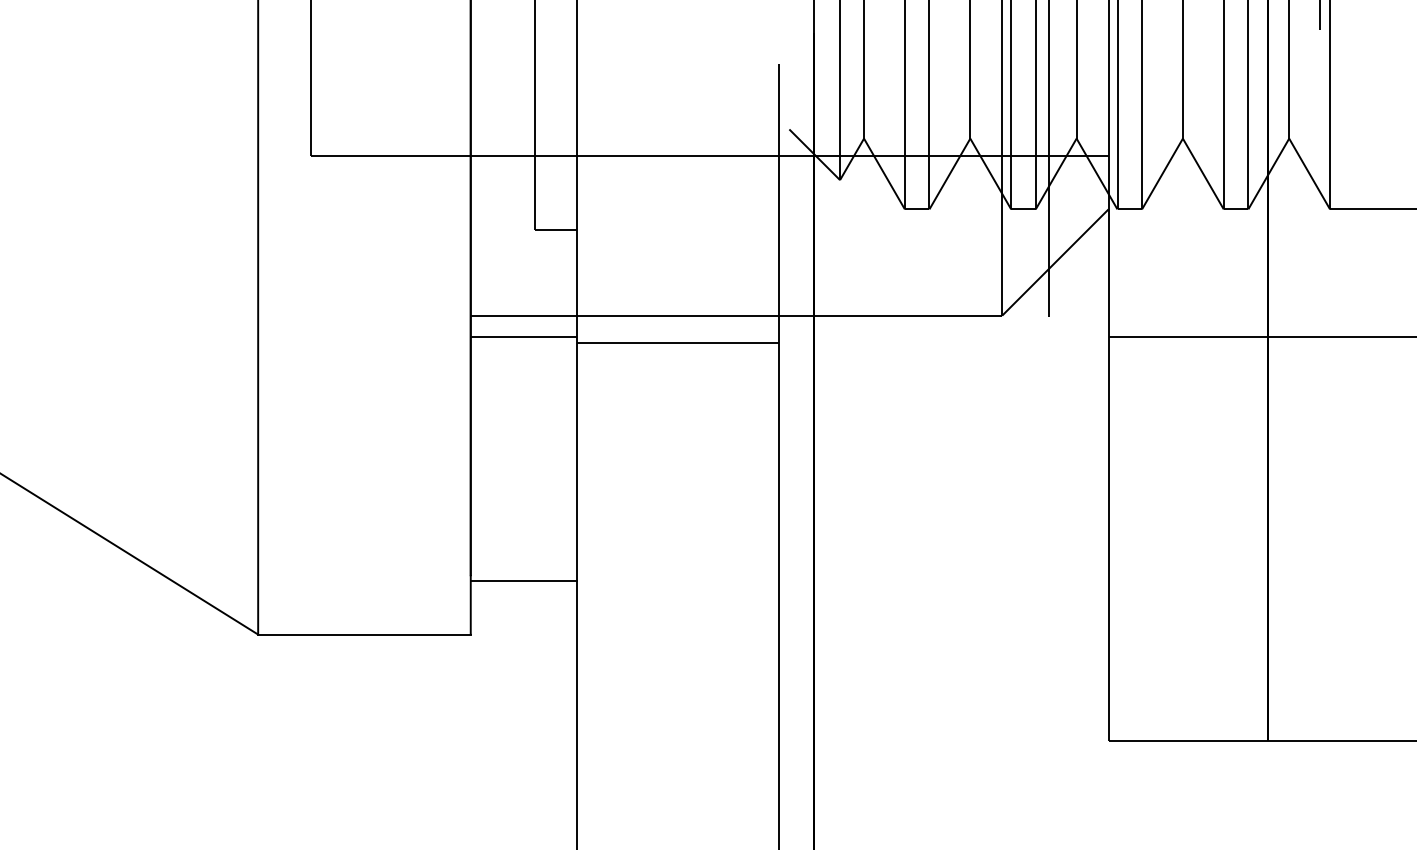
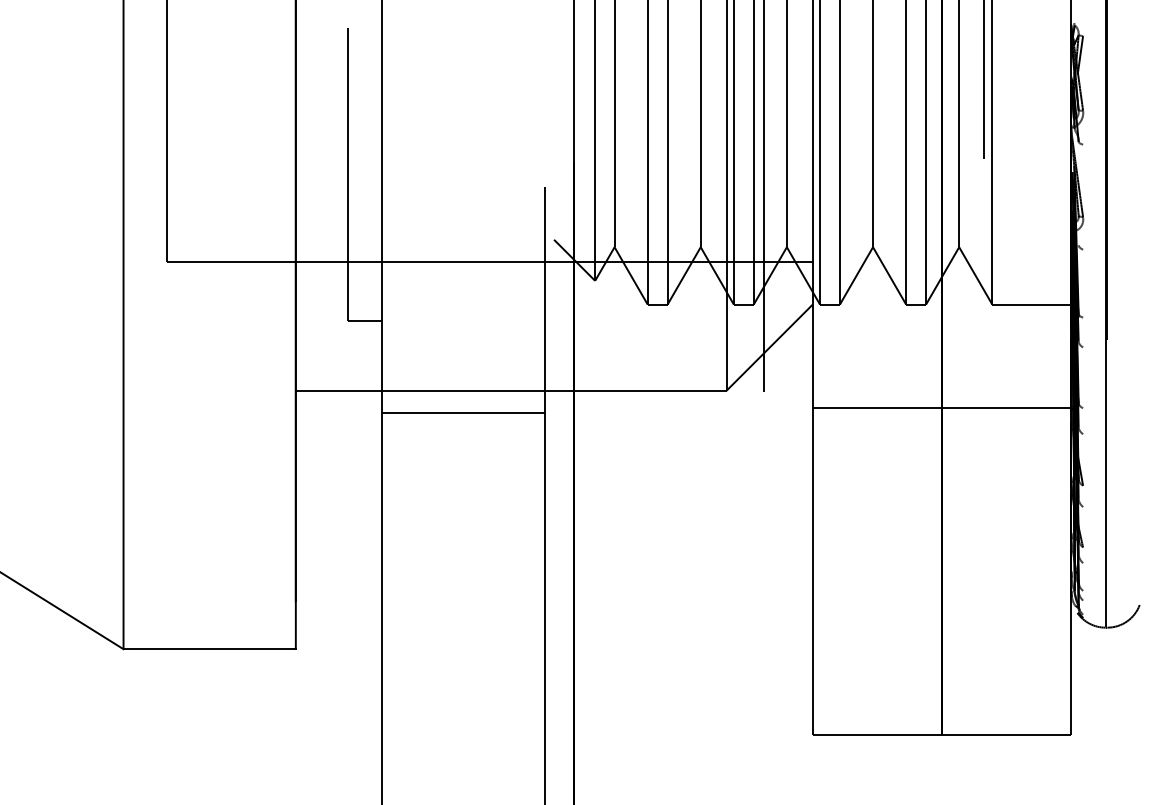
line: (523, 336) -> (338, 407), removed
line: (523, 581) -> (338, 606), removed

